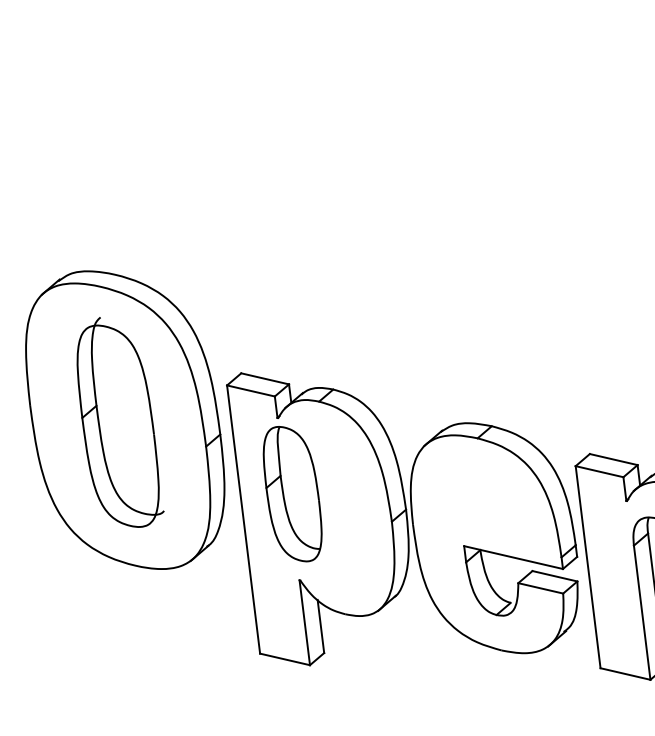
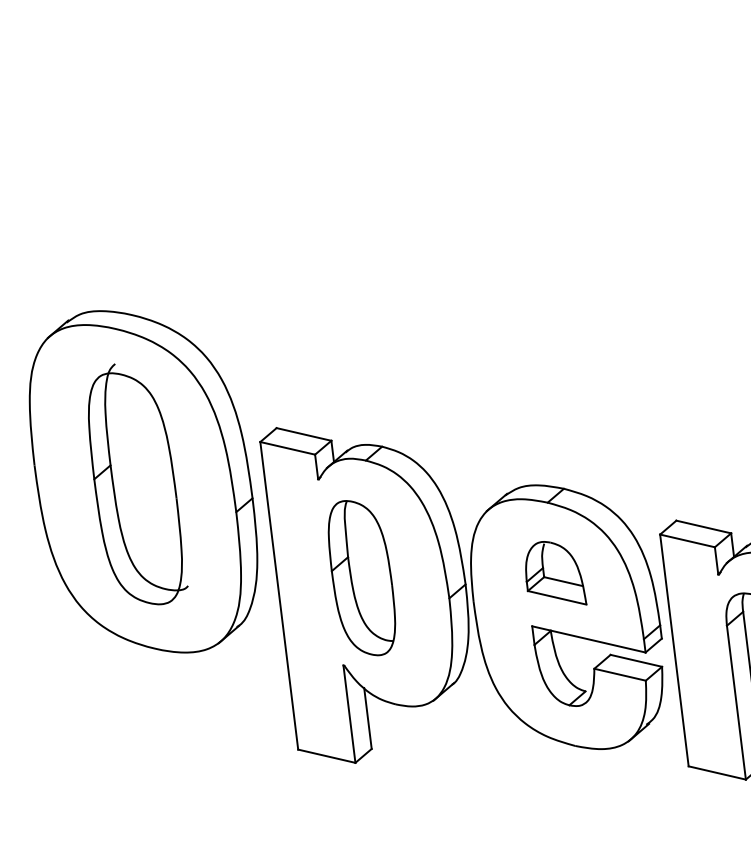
part: (292, 494) -> (361, 578), moved
part: (484, 499) -> (555, 572), added

